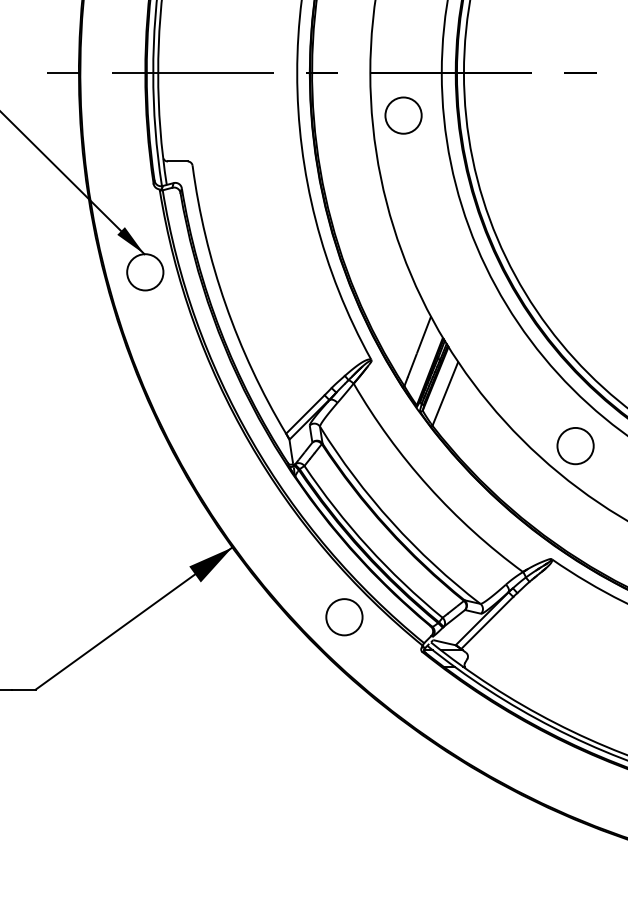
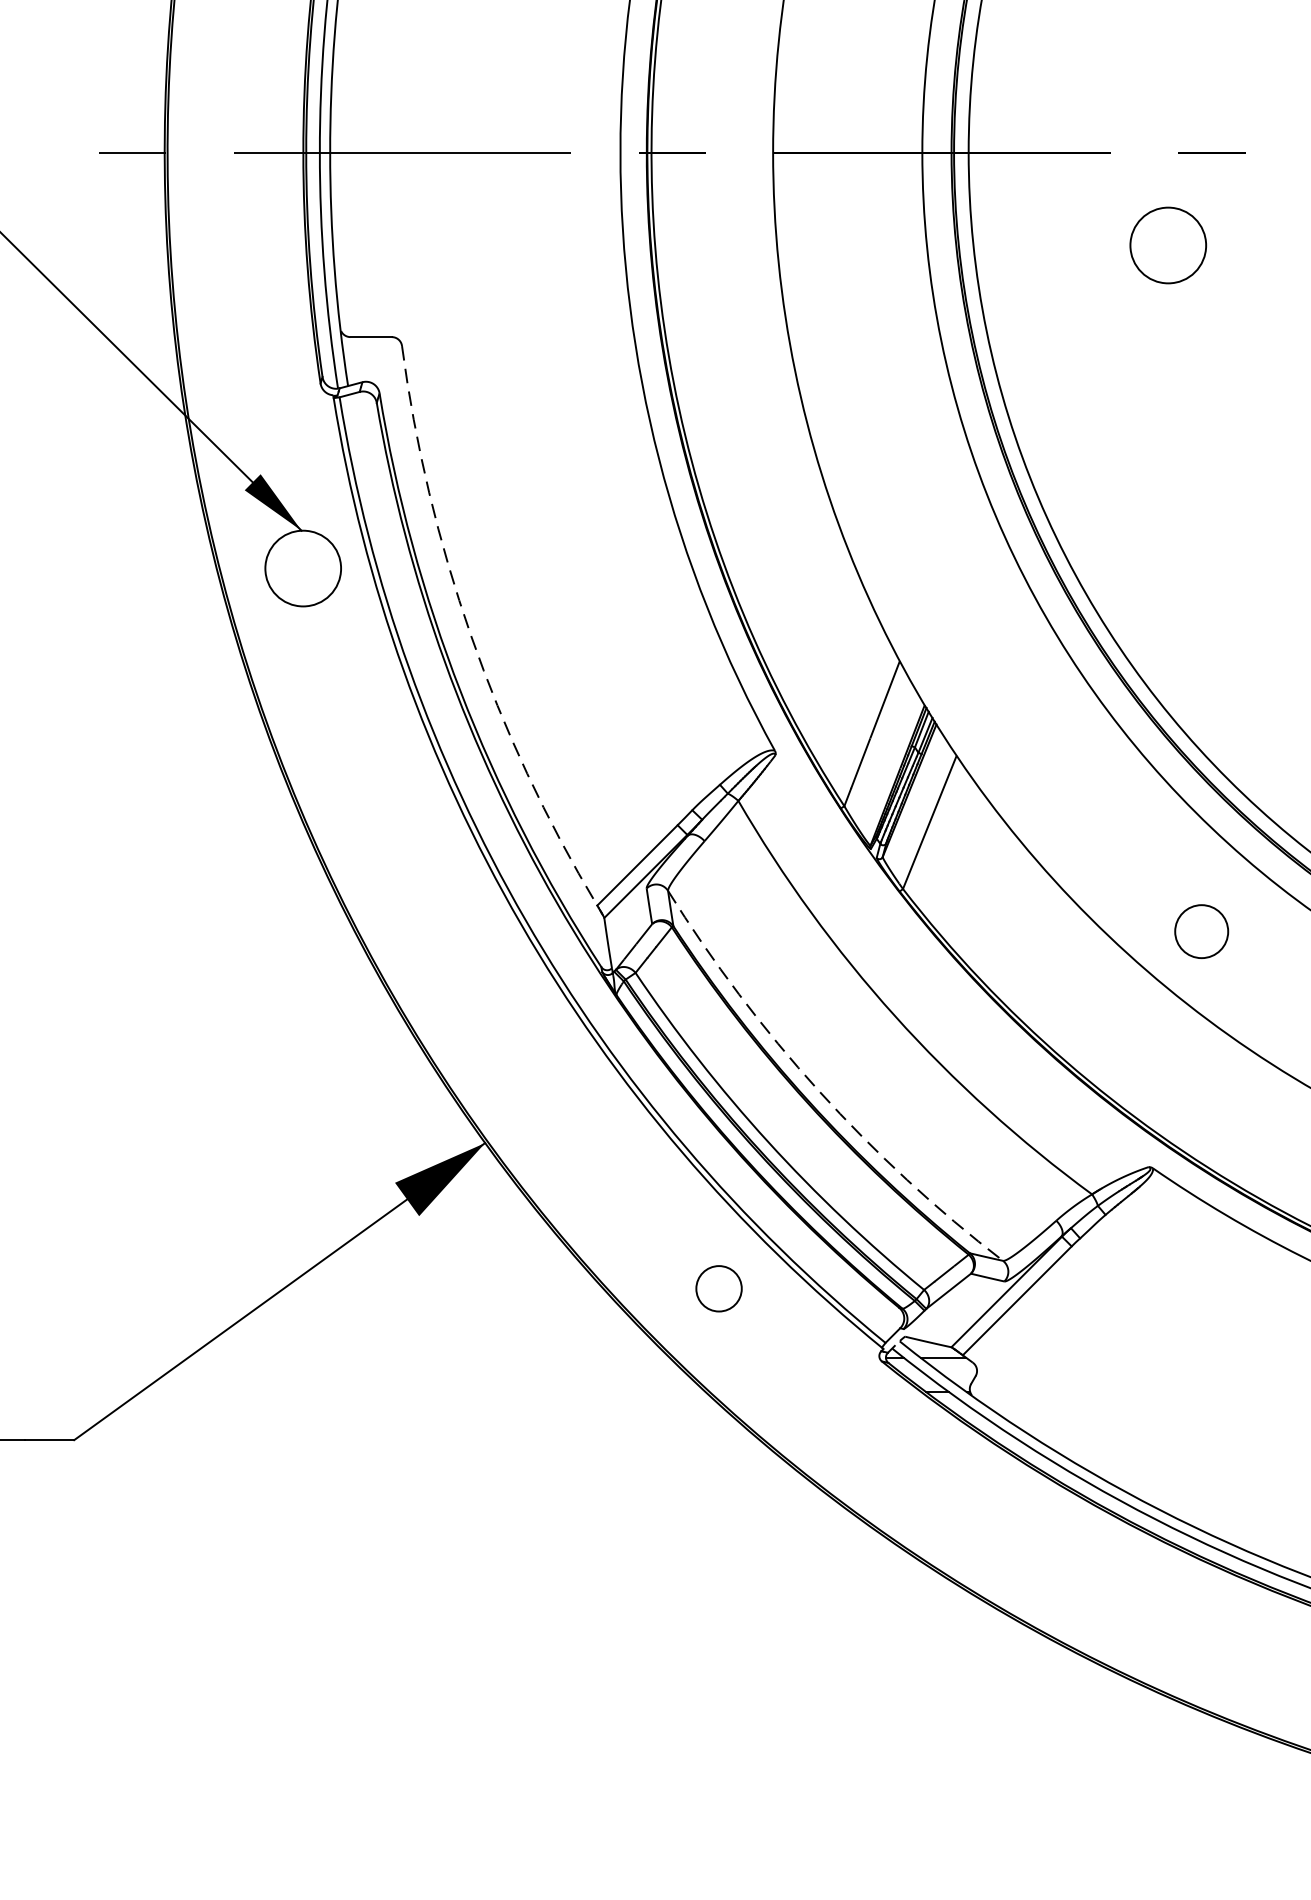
circle: (403, 115) -> (1168, 245), moved
arc: (225, 304) -> (470, 635), solid -> dashed
circle: (575, 446) -> (1201, 932), size x0.7
arc: (392, 522) -> (819, 1090), solid -> dashed
circle: (344, 617) -> (719, 1289), size x0.6

